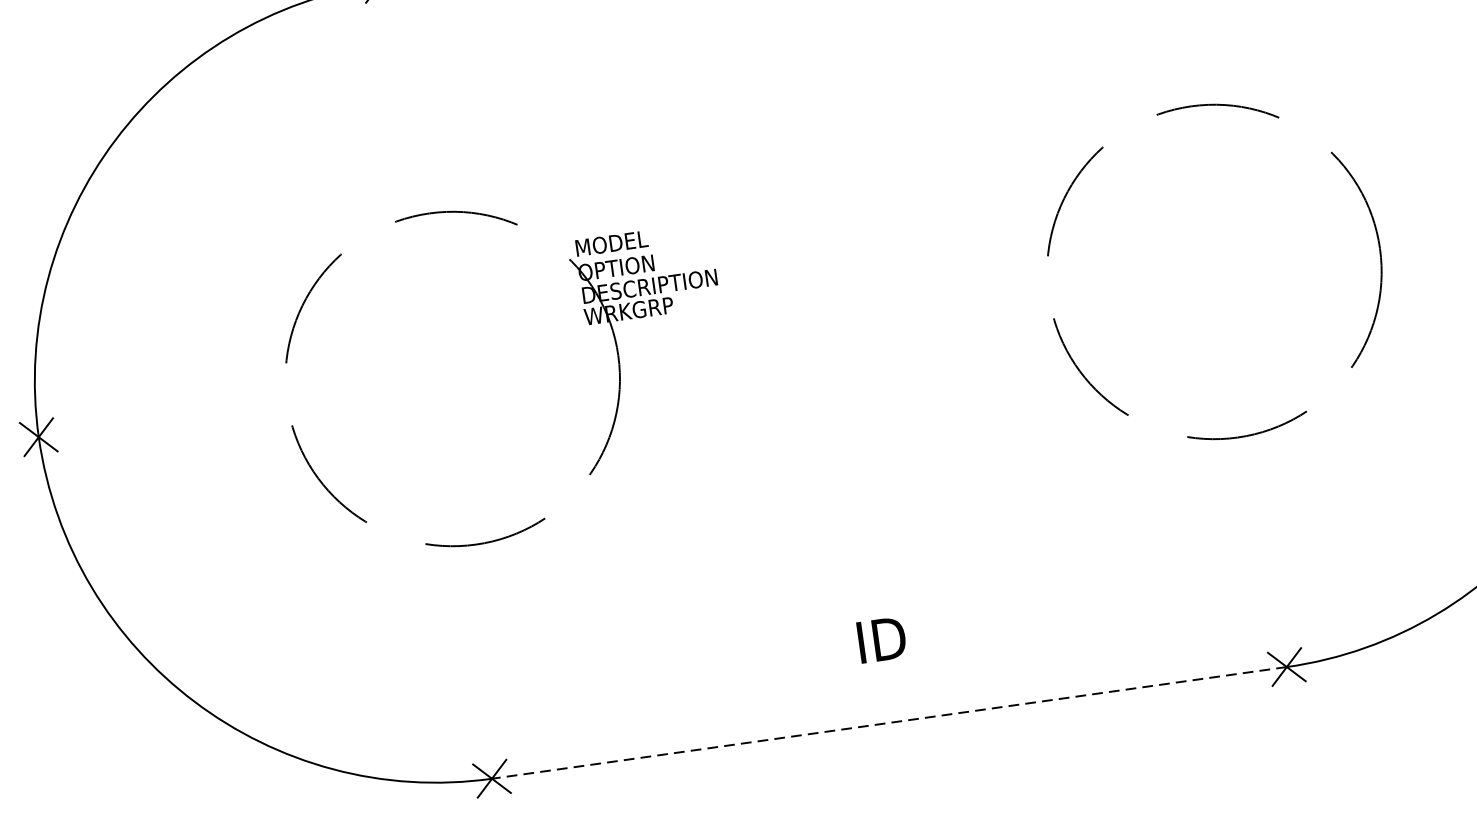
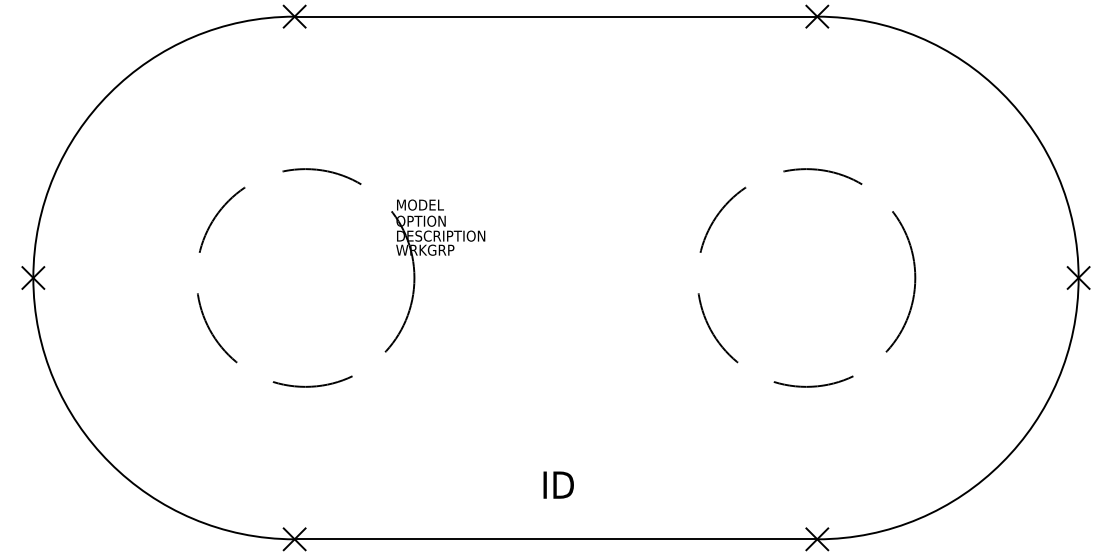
line: (888, 723) -> (555, 539), dashed -> solid

